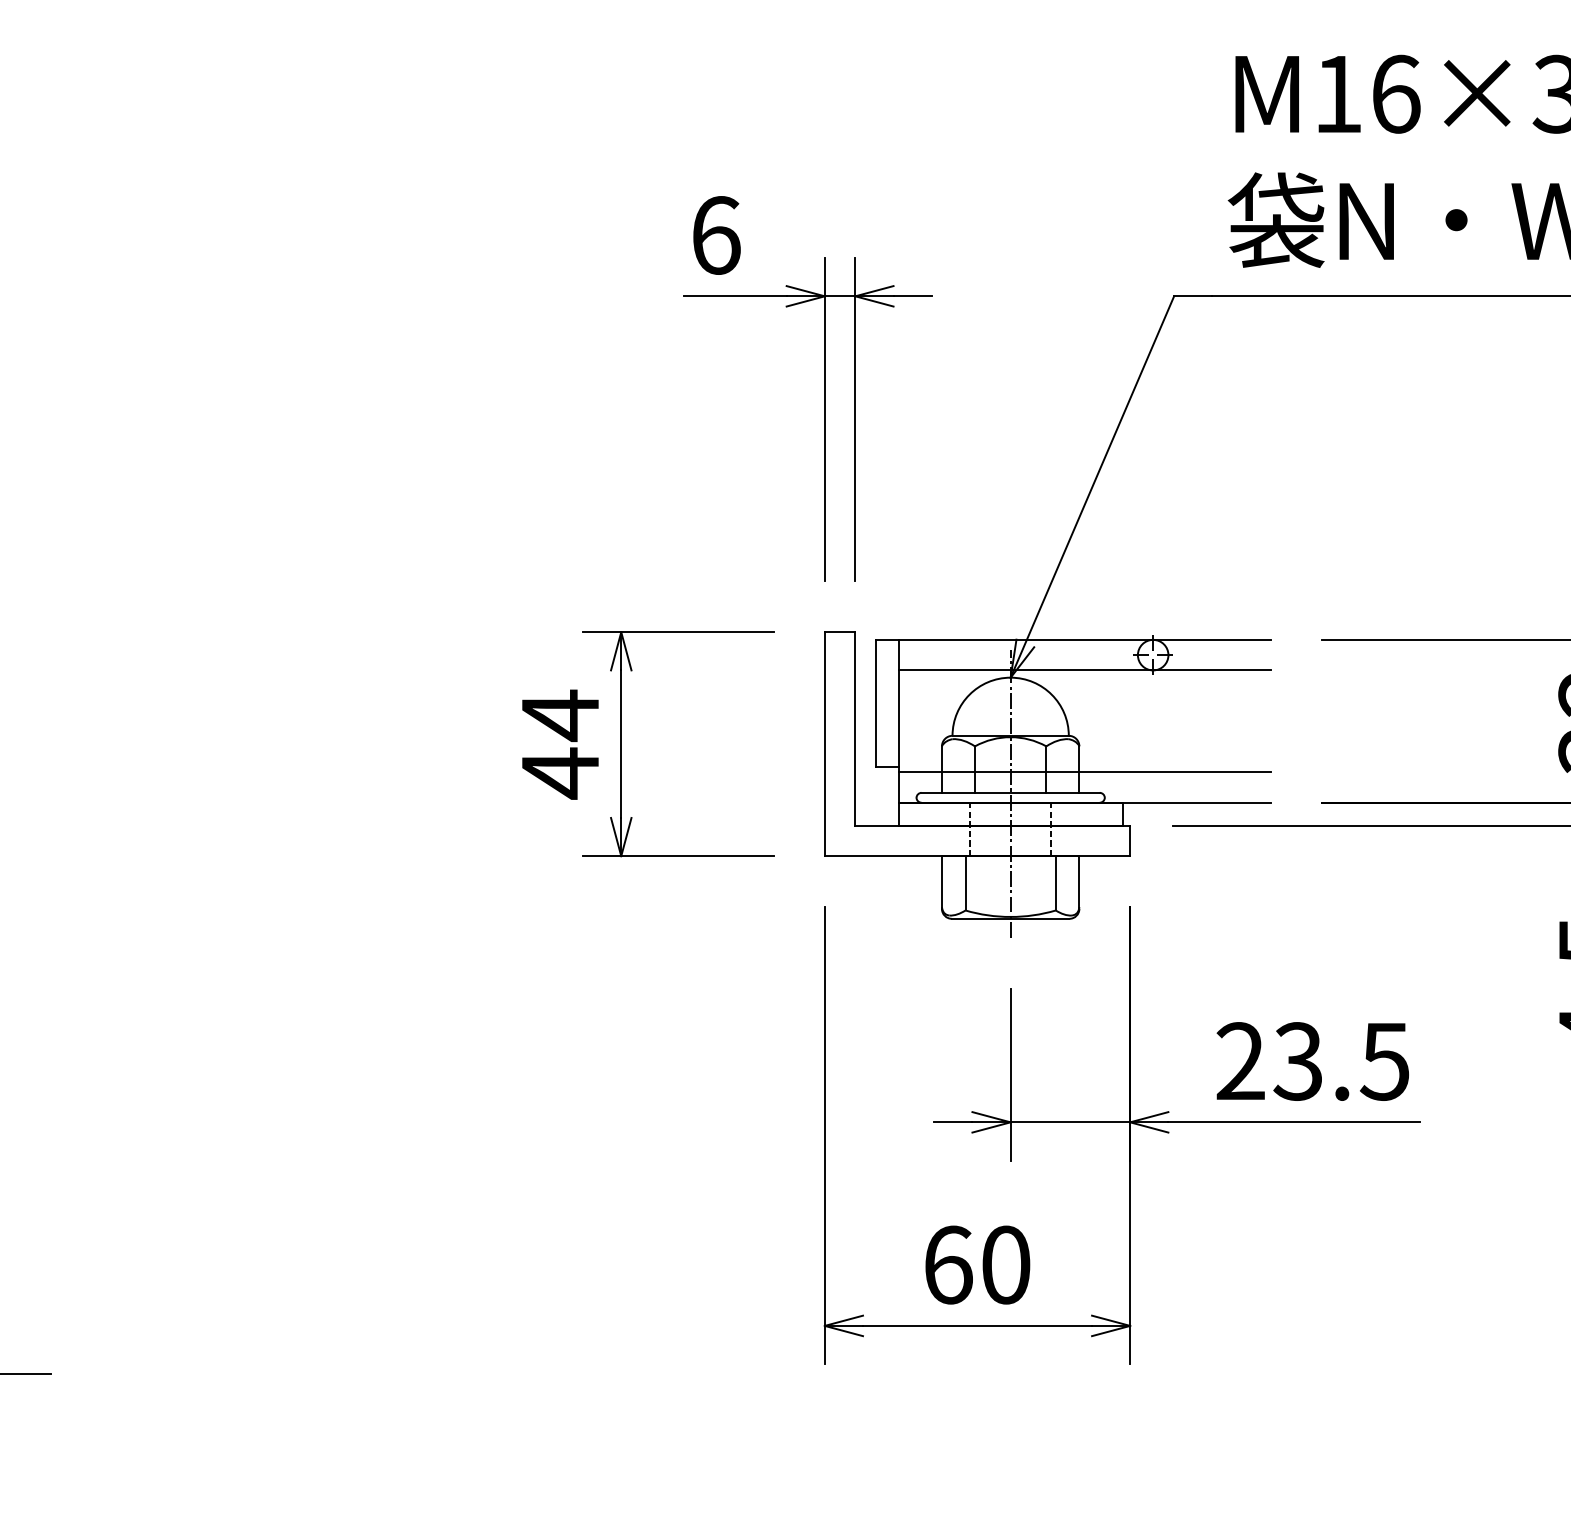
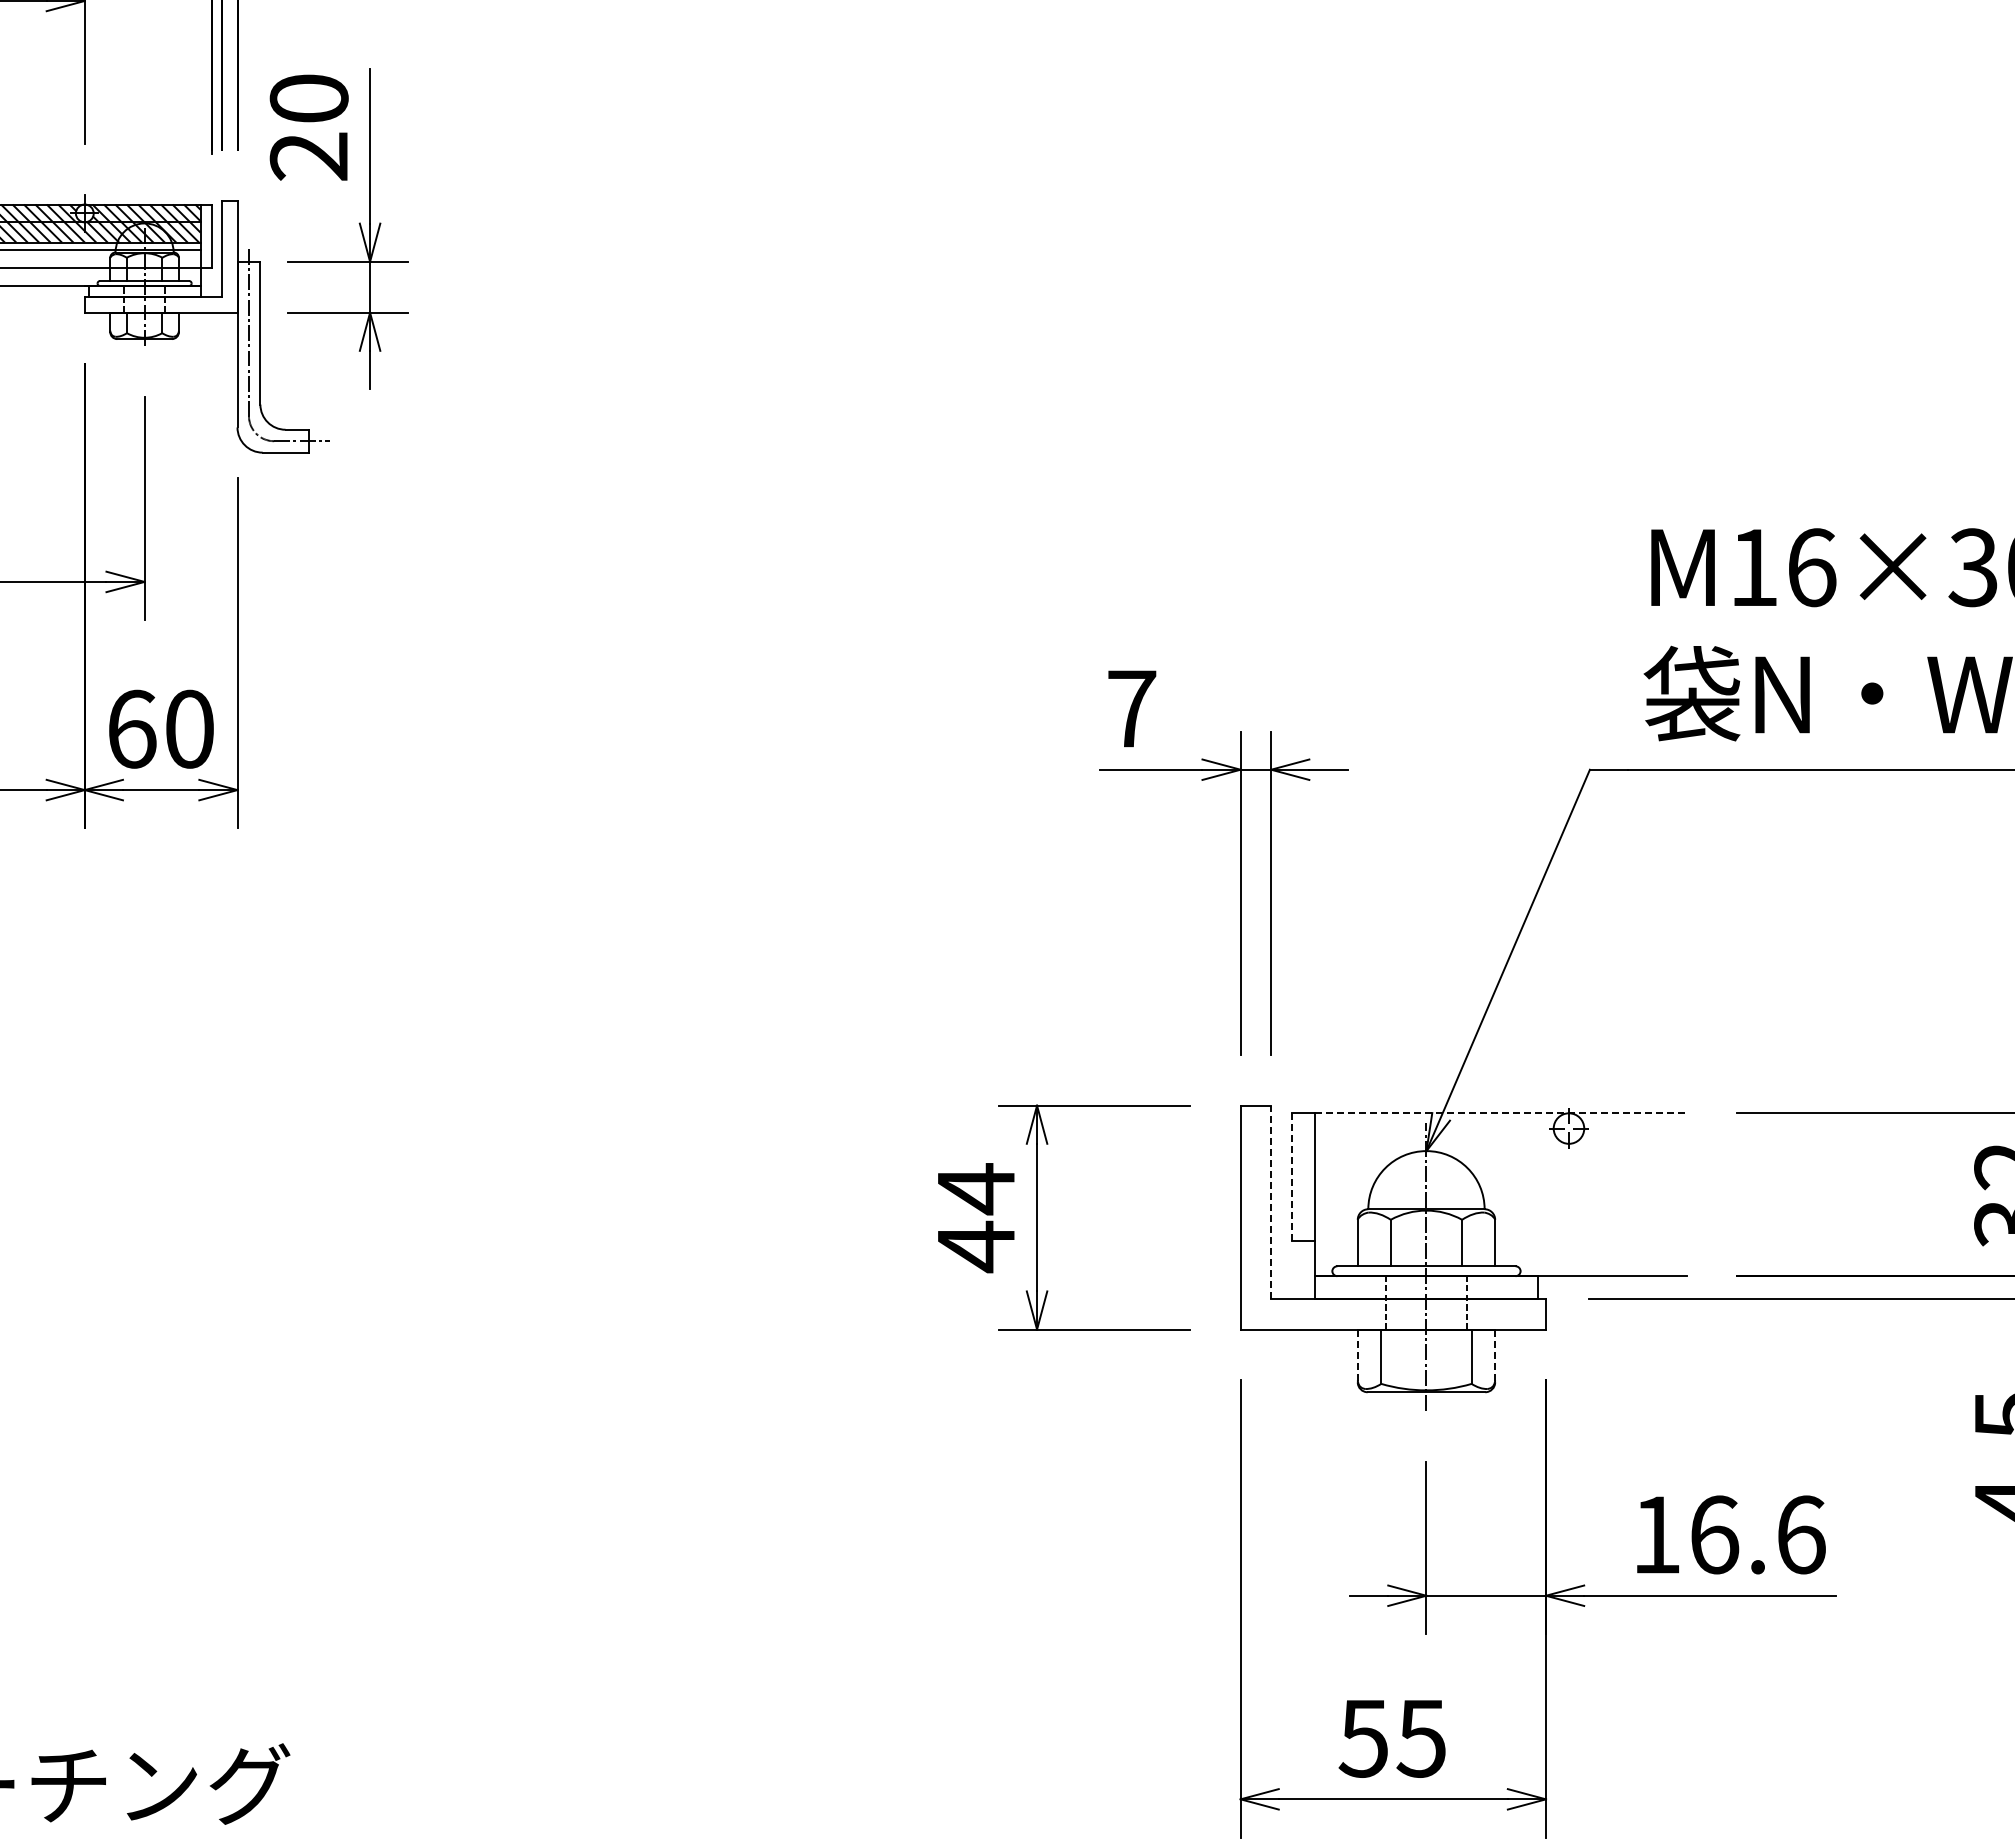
text: (716, 235) -> (1132, 708), 6 -> 7
line: (1085, 640) -> (1501, 1113), solid -> dashed
line: (1084, 670) -> (1500, 1143), removed
line: (875, 703) -> (1291, 1176), solid -> dashed
line: (855, 729) -> (1271, 1202), solid -> dashed
line: (1084, 772) -> (1500, 1245), removed
line: (941, 883) -> (1357, 1356), solid -> dashed
line: (1079, 883) -> (1495, 1356), solid -> dashed
text: (1312, 1061) -> (1728, 1534), 23.5 -> 16.6
text: (975, 1265) -> (1391, 1738), 60 -> 55

